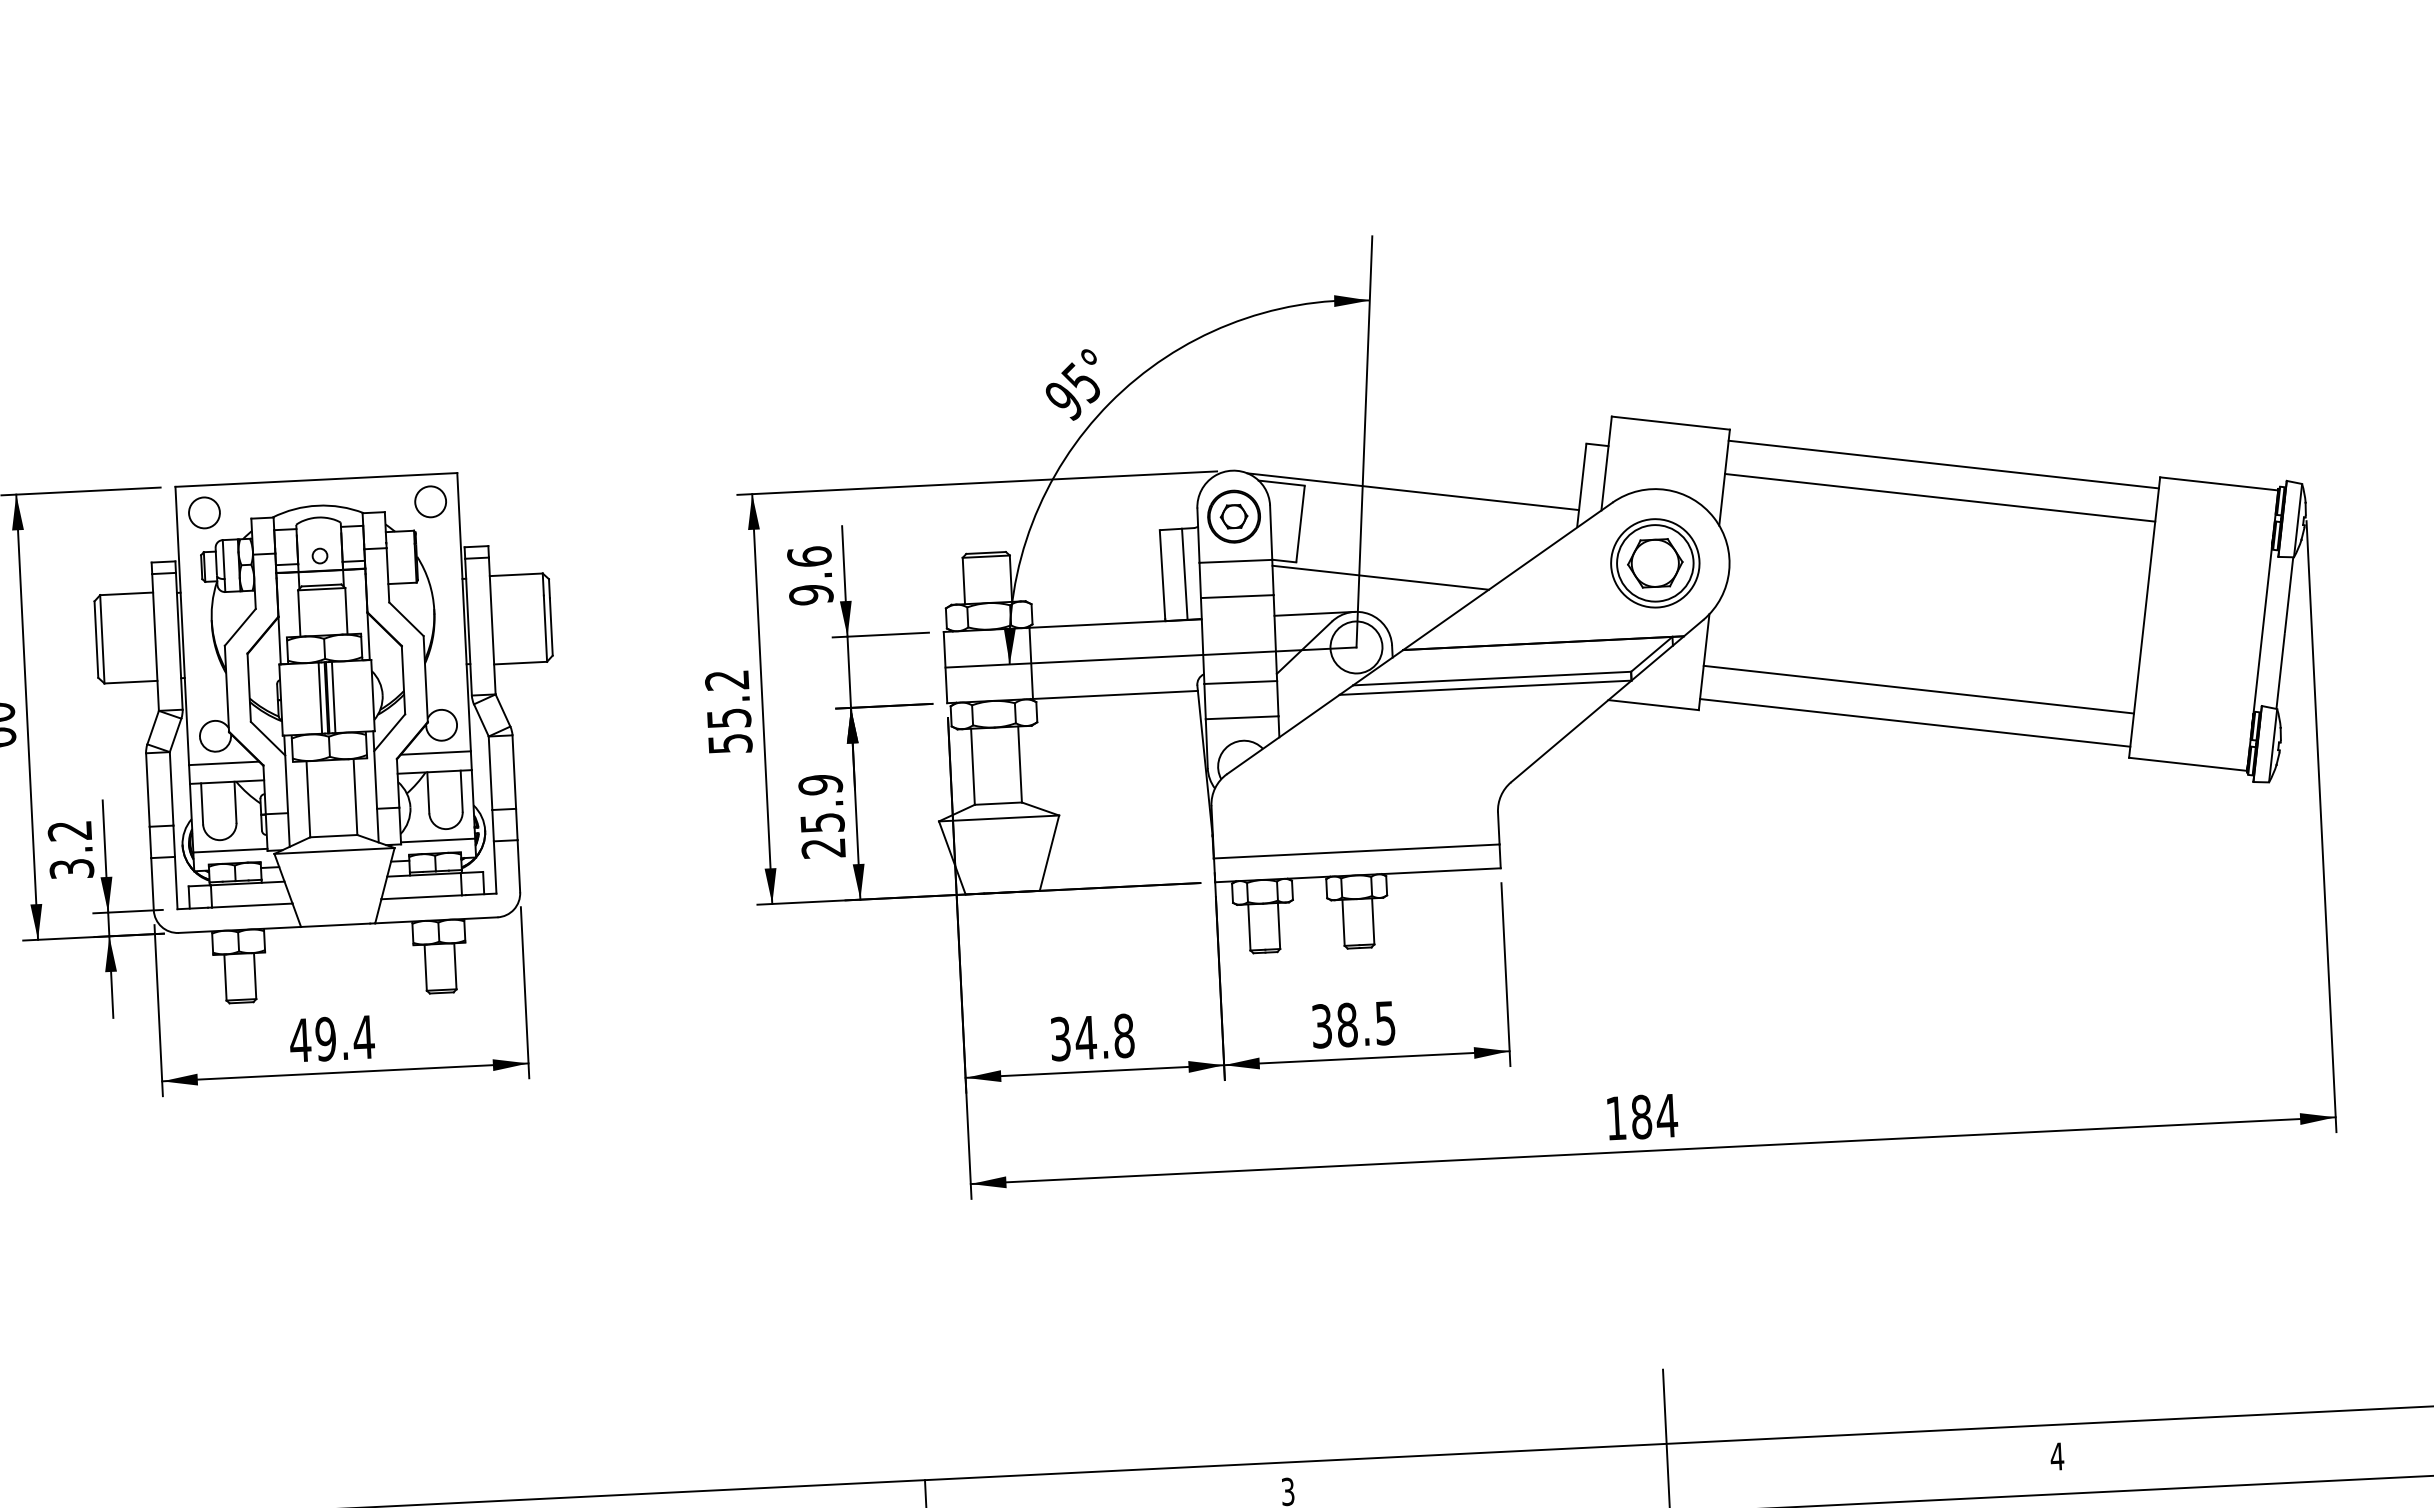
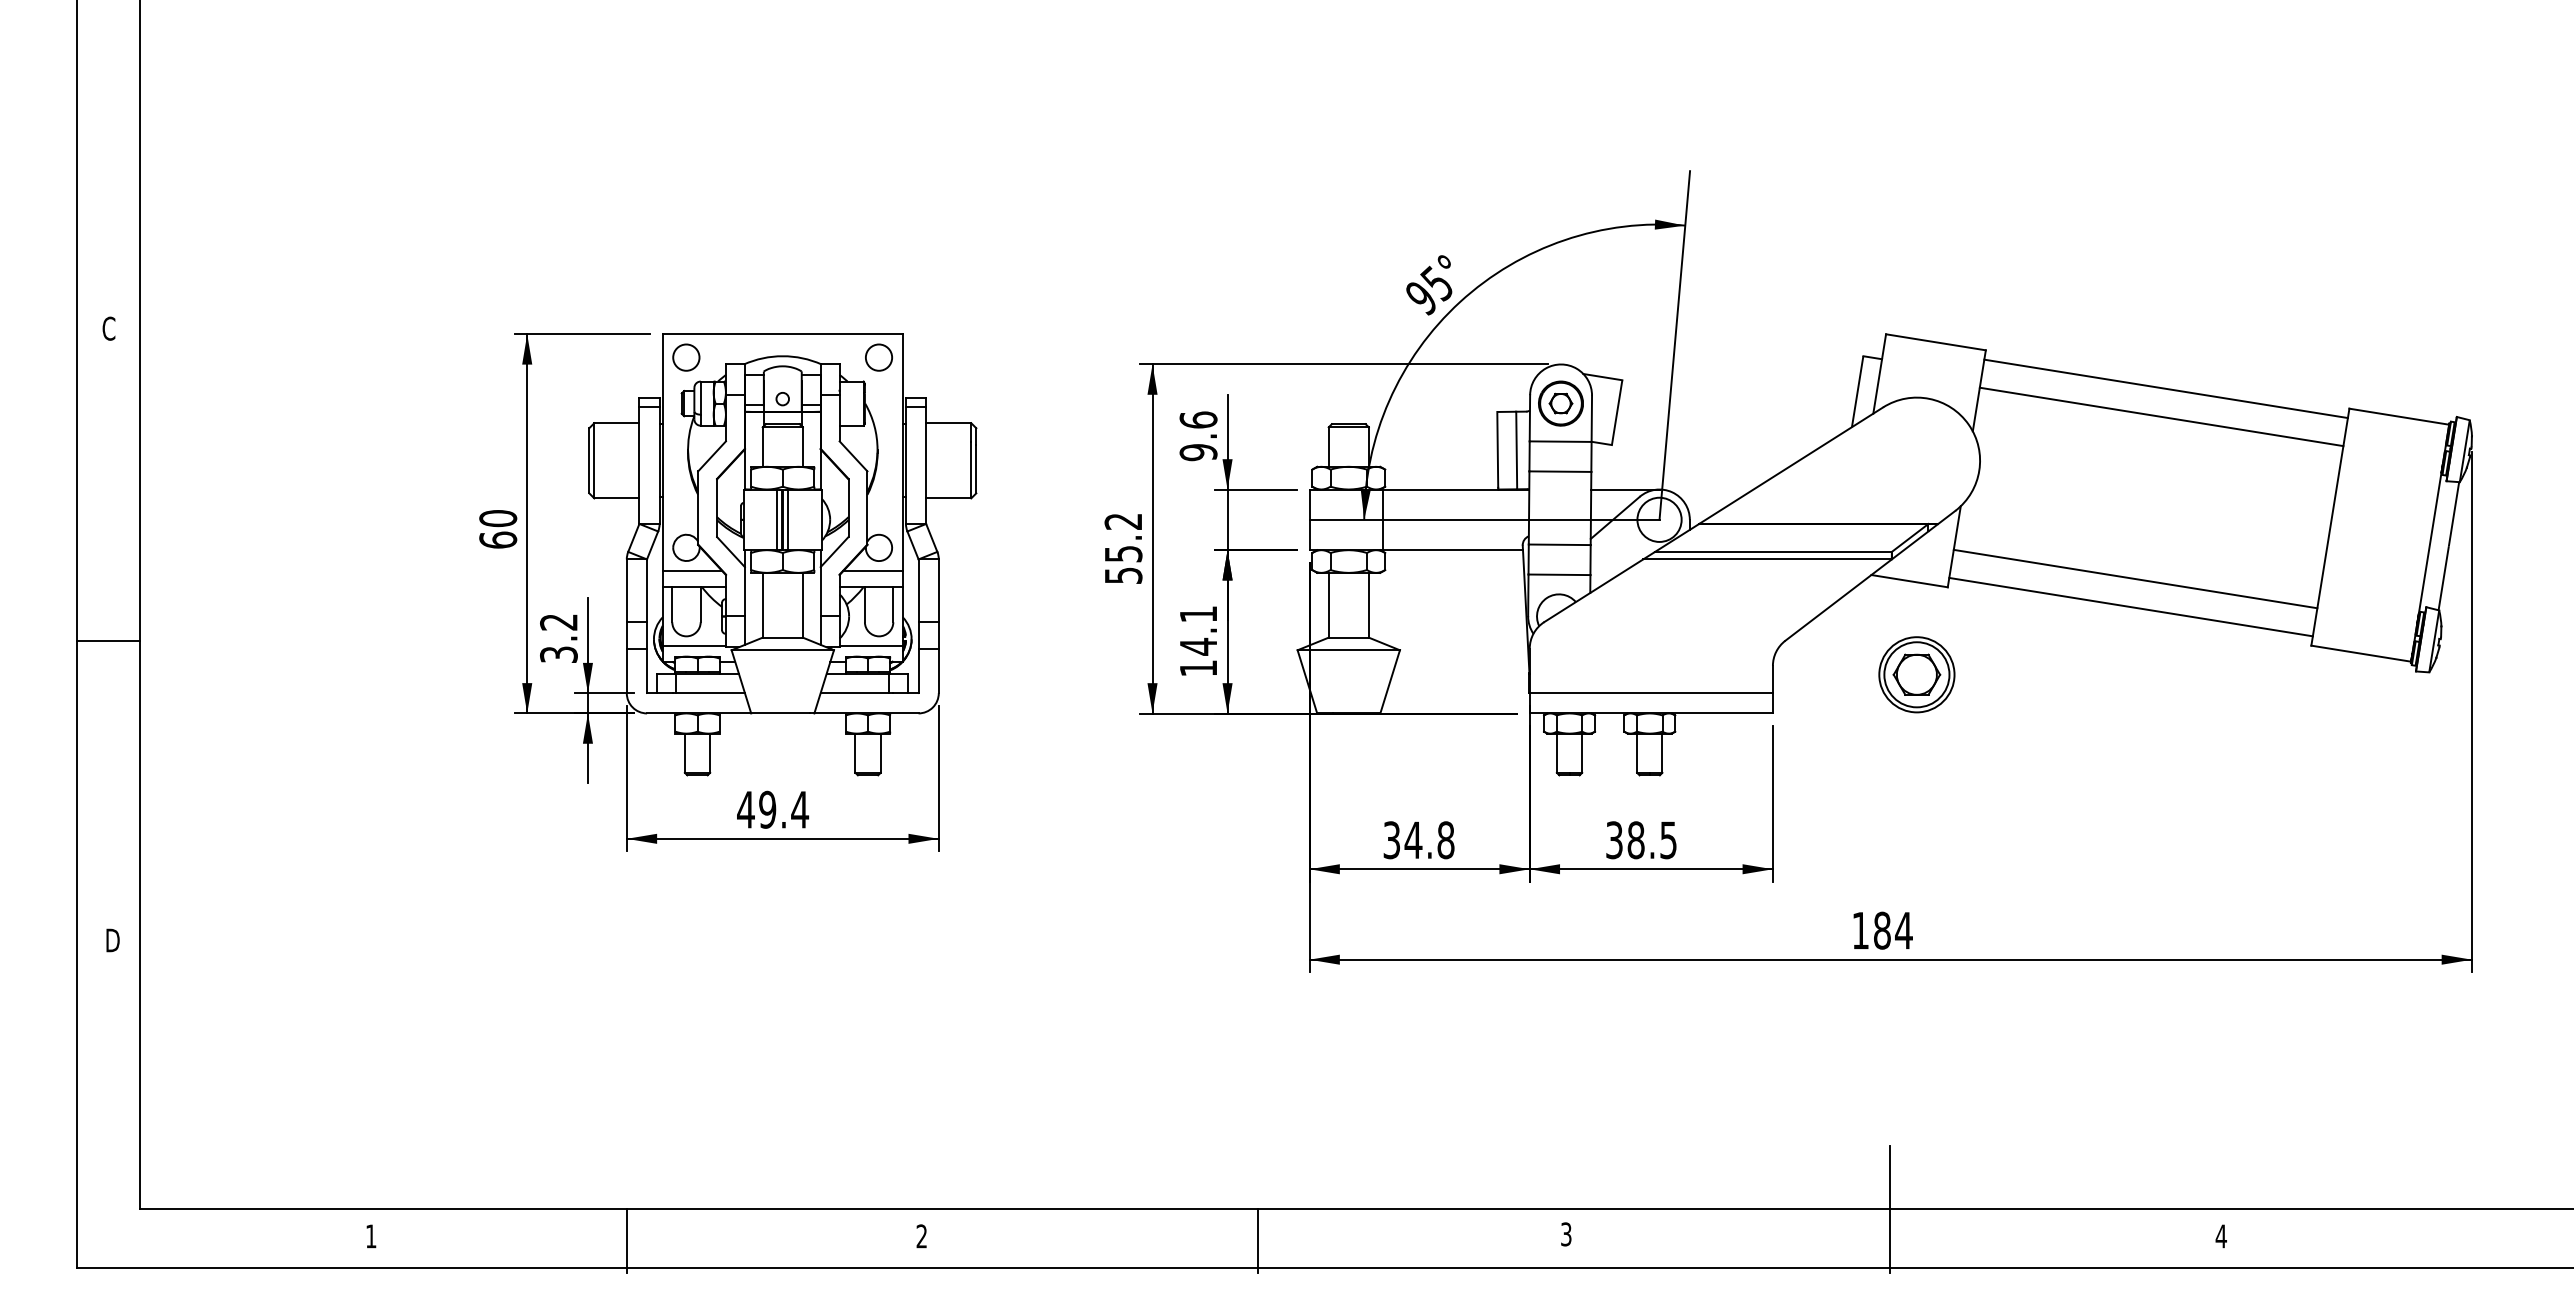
line: (1413, 491) -> (1714, 389), removed
part: (1654, 563) -> (1916, 674), moved
line: (1380, 577) -> (1682, 461), removed
text: (822, 816) -> (1198, 641), 25.9 -> 14.1

